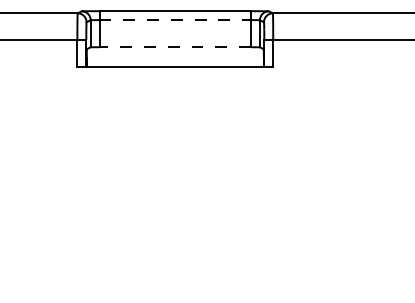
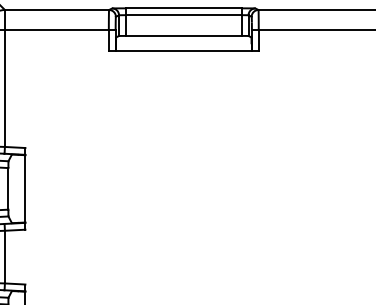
line: (174, 20) -> (183, 15), dashed -> solid
line: (174, 46) -> (183, 35), dashed -> solid

